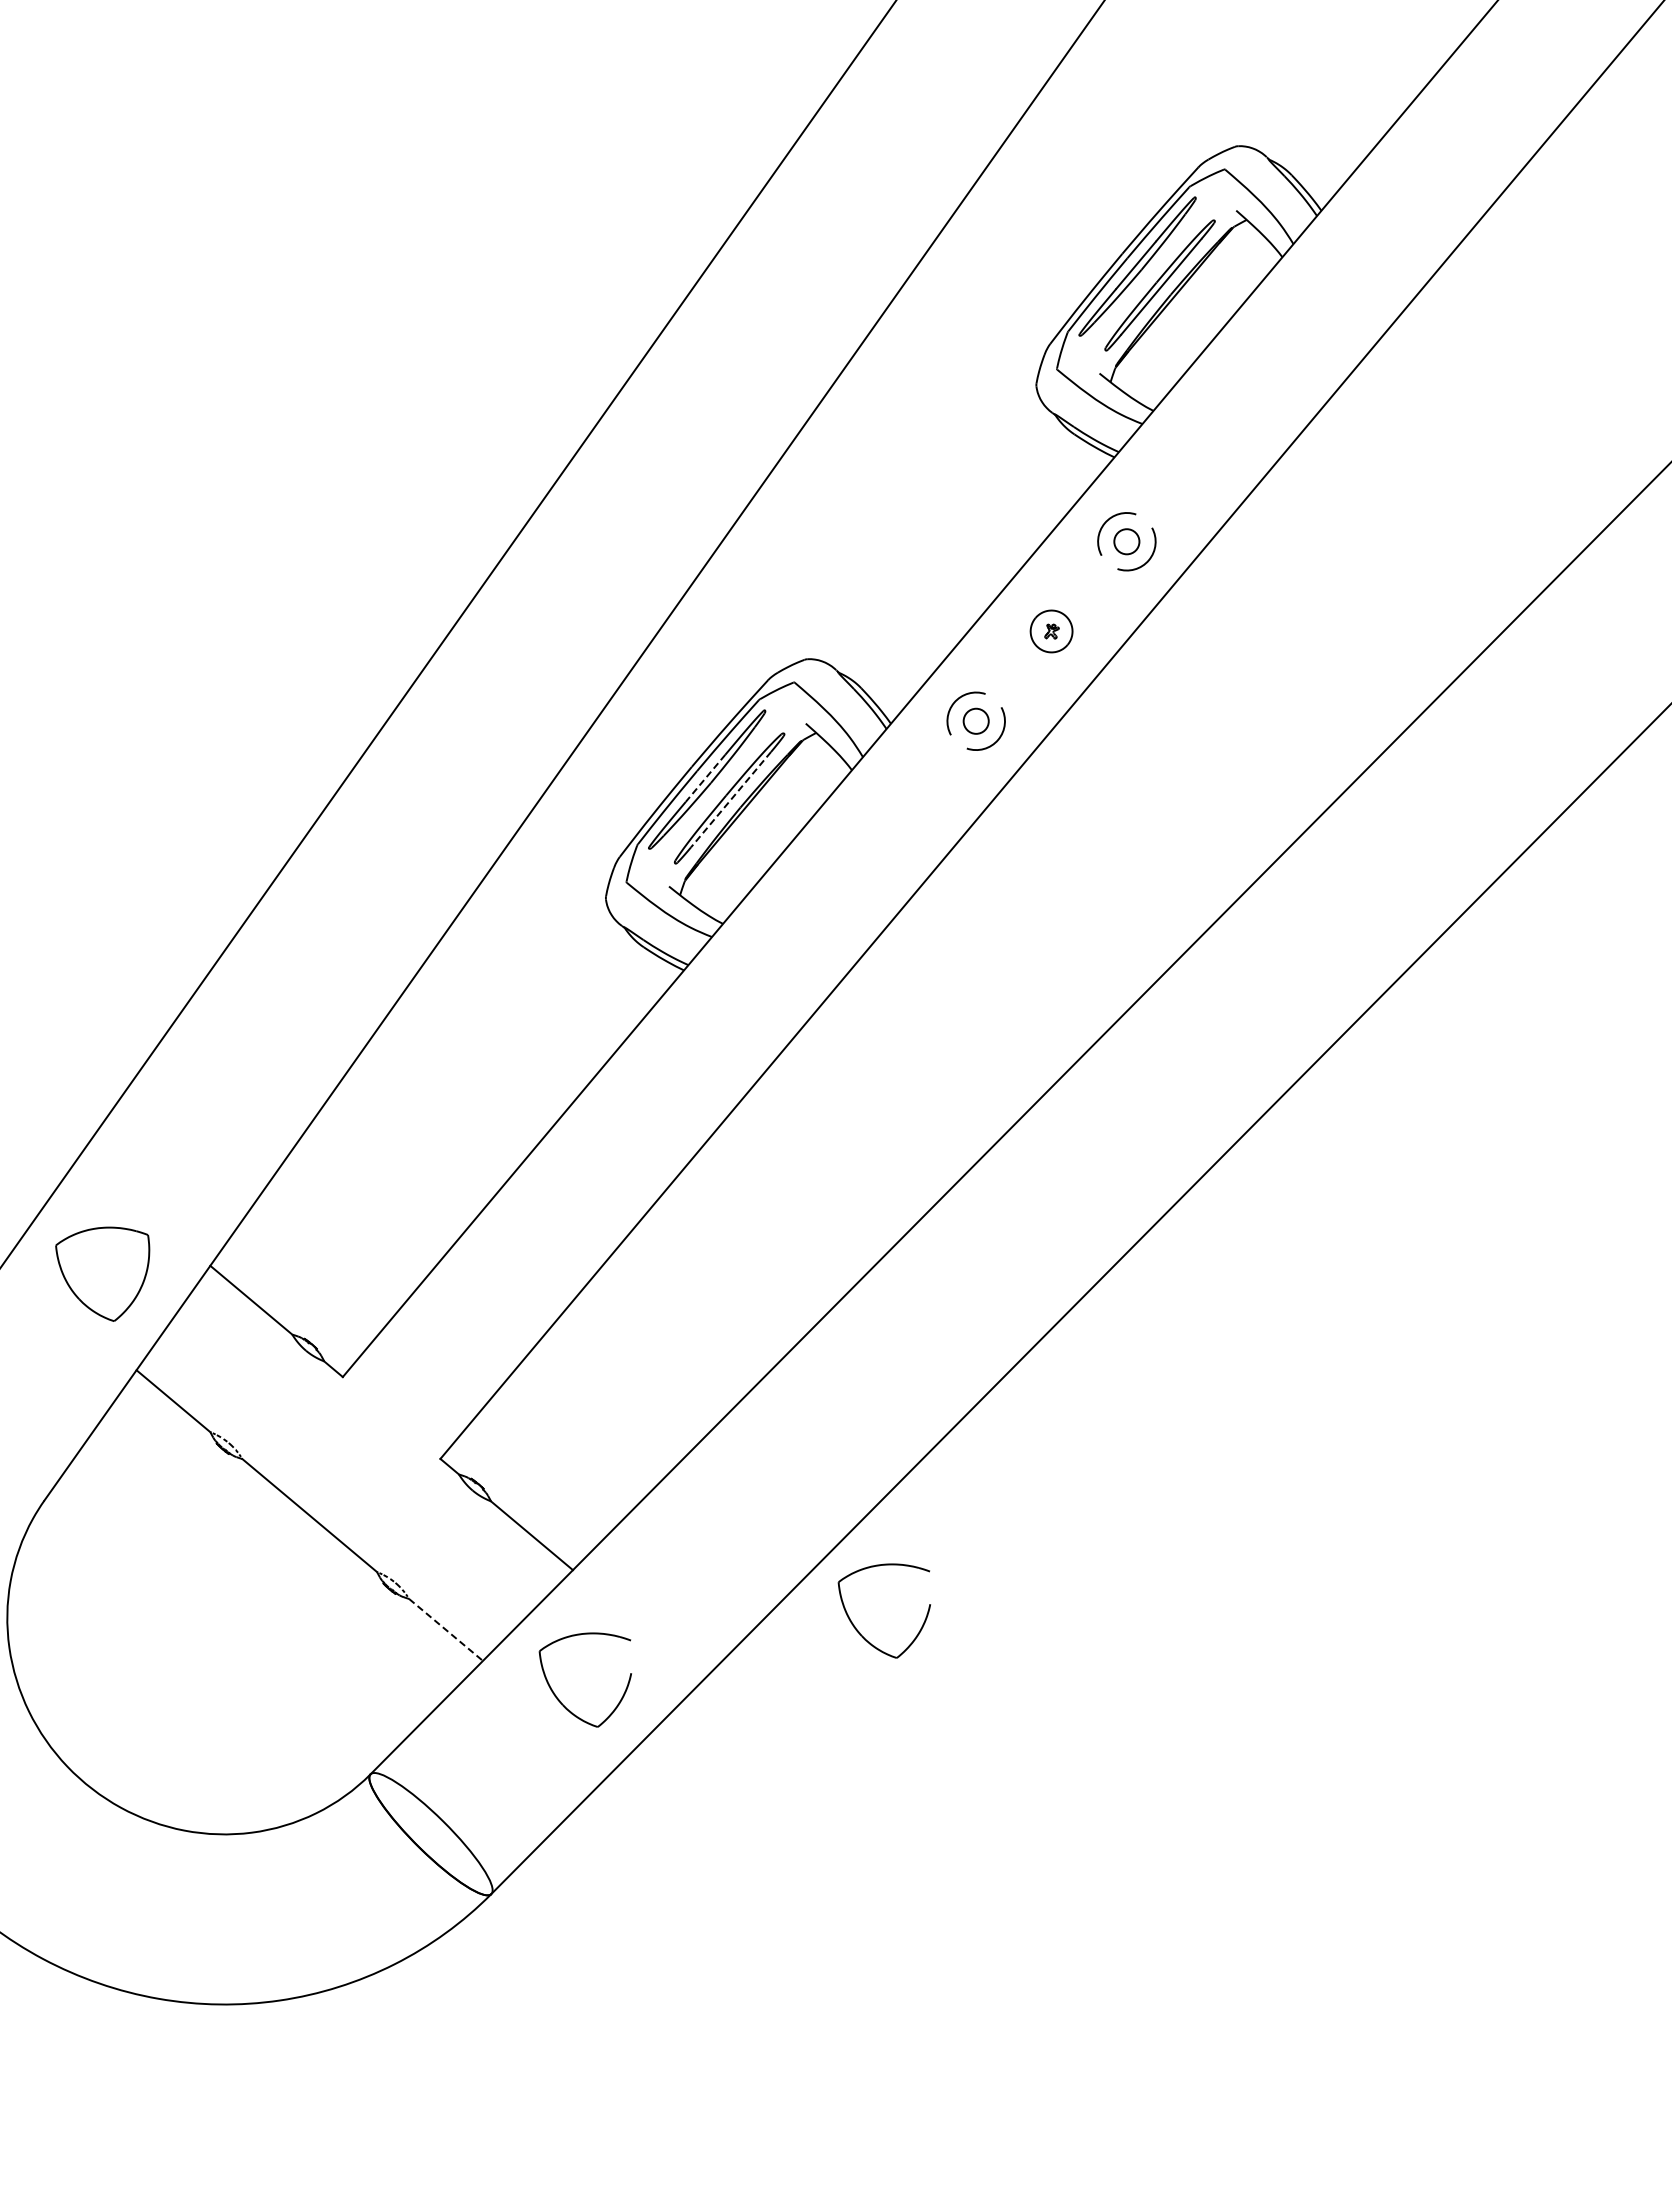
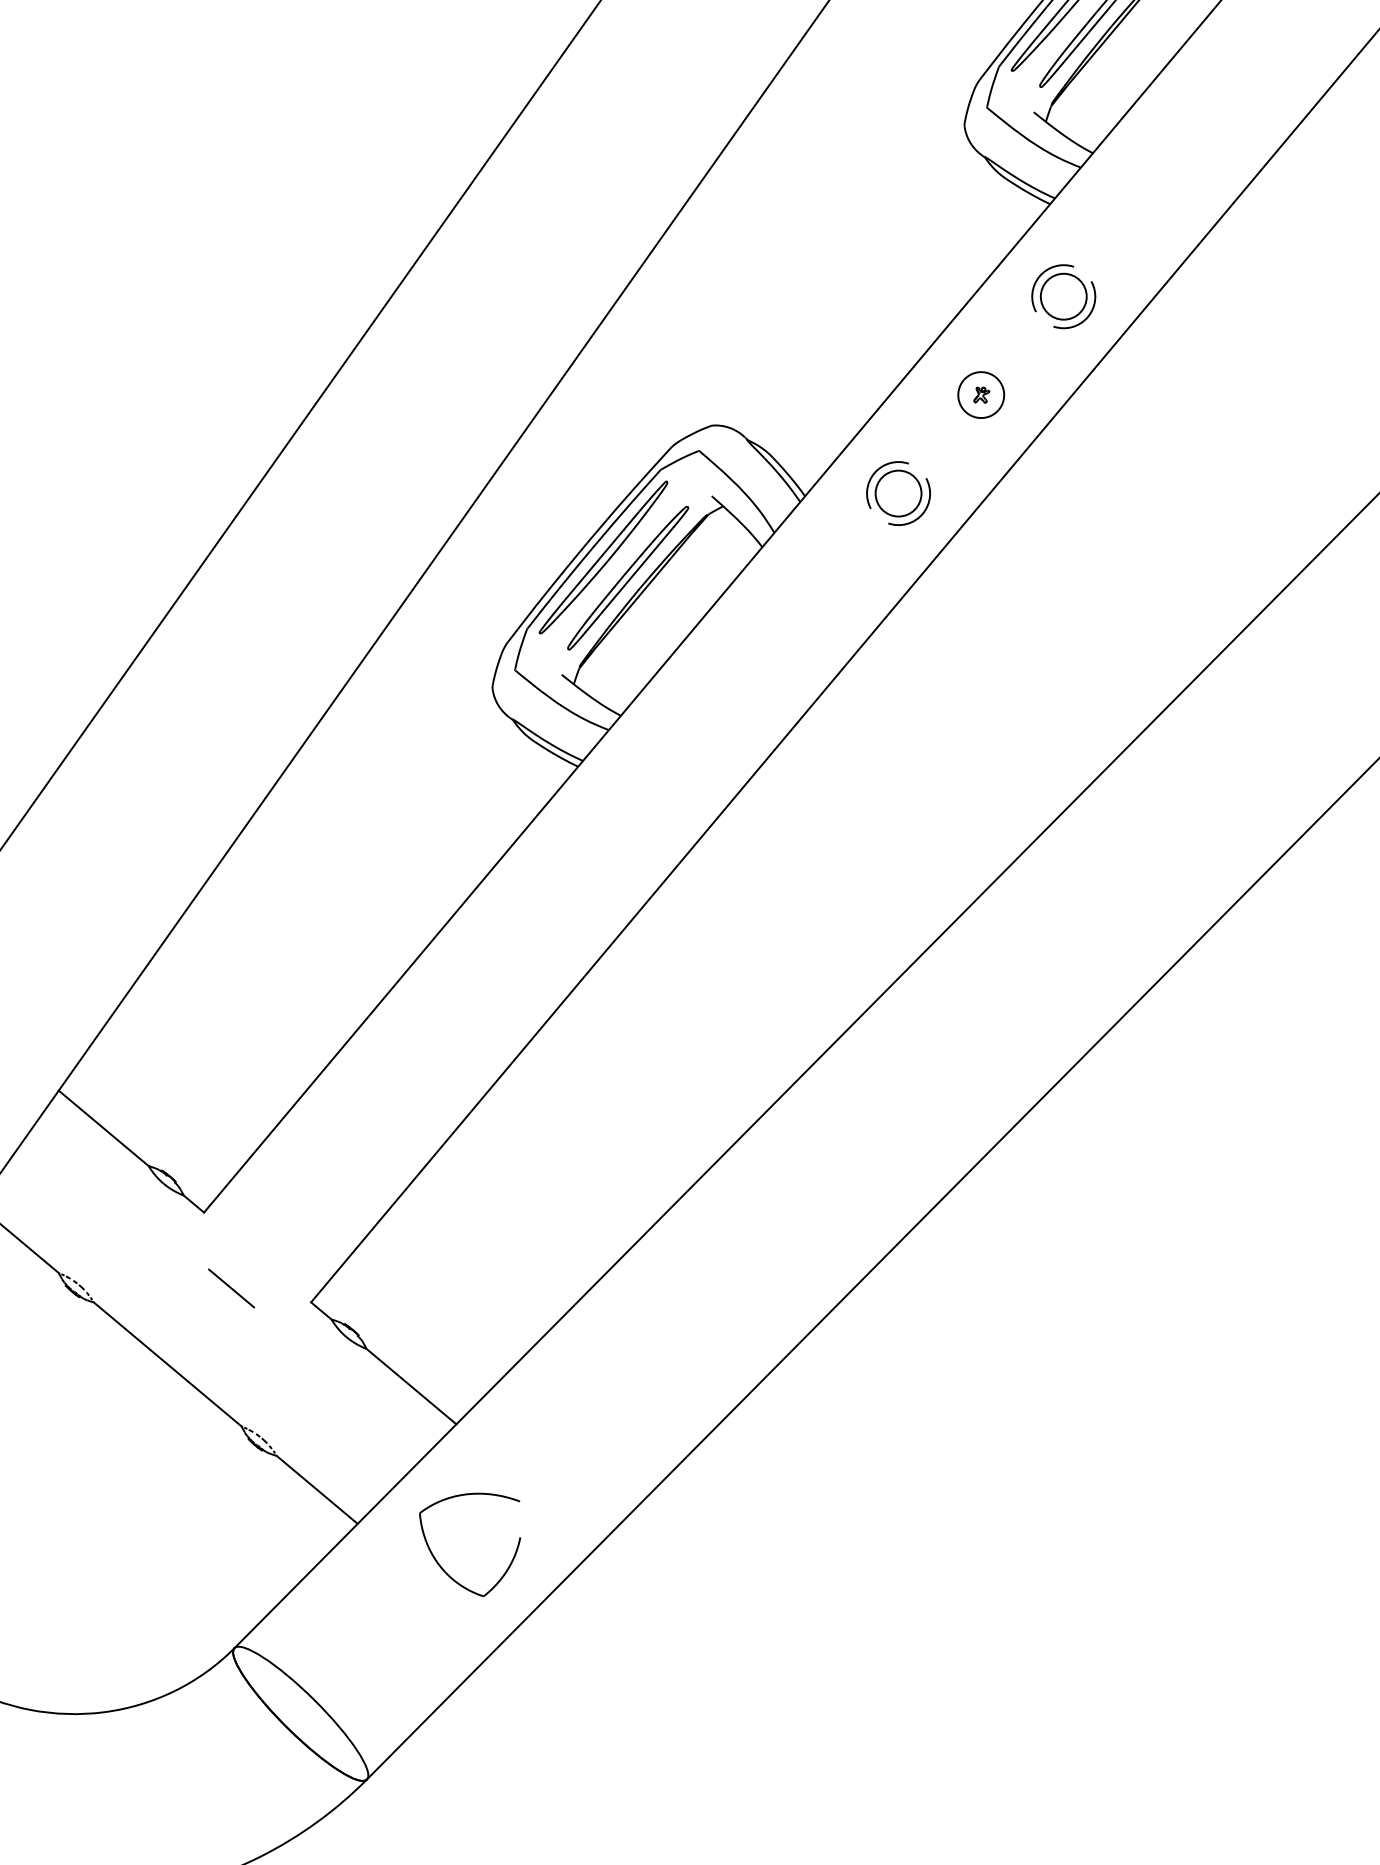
circle: (1126, 541) -> (1063, 296), size x1.67
circle: (976, 721) -> (898, 493), size x1.67
line: (705, 778) -> (601, 556), dashed -> solid
line: (730, 800) -> (629, 580), dashed -> solid
line: (367, 1446) -> (231, 1288), added
line: (446, 1630) -> (317, 1490), dashed -> solid
part: (859, 1631) -> (770, 1491), removed

